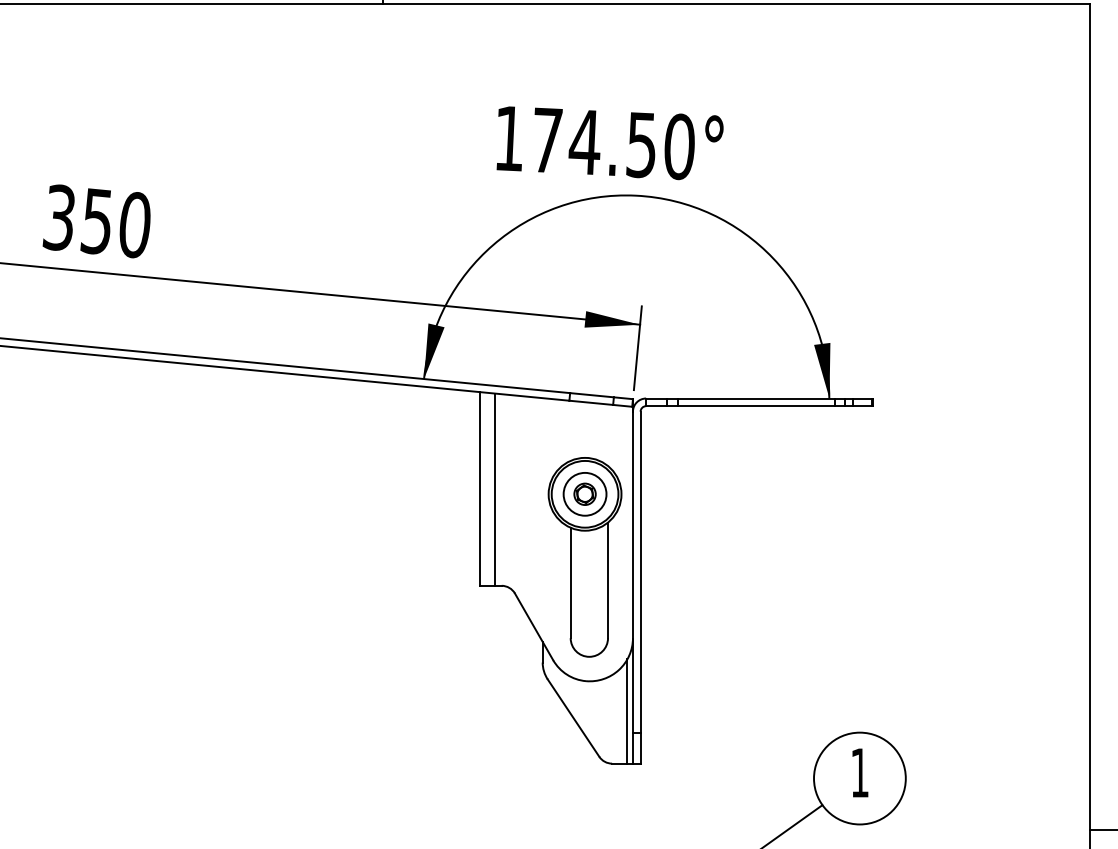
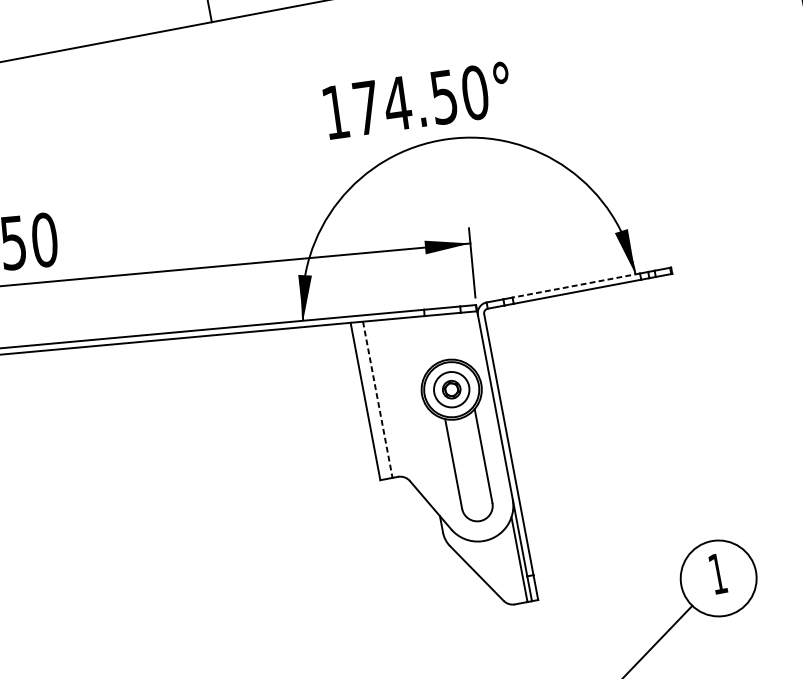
line: (756, 398) -> (576, 285), solid -> dashed
line: (494, 490) -> (377, 400), solid -> dashed

